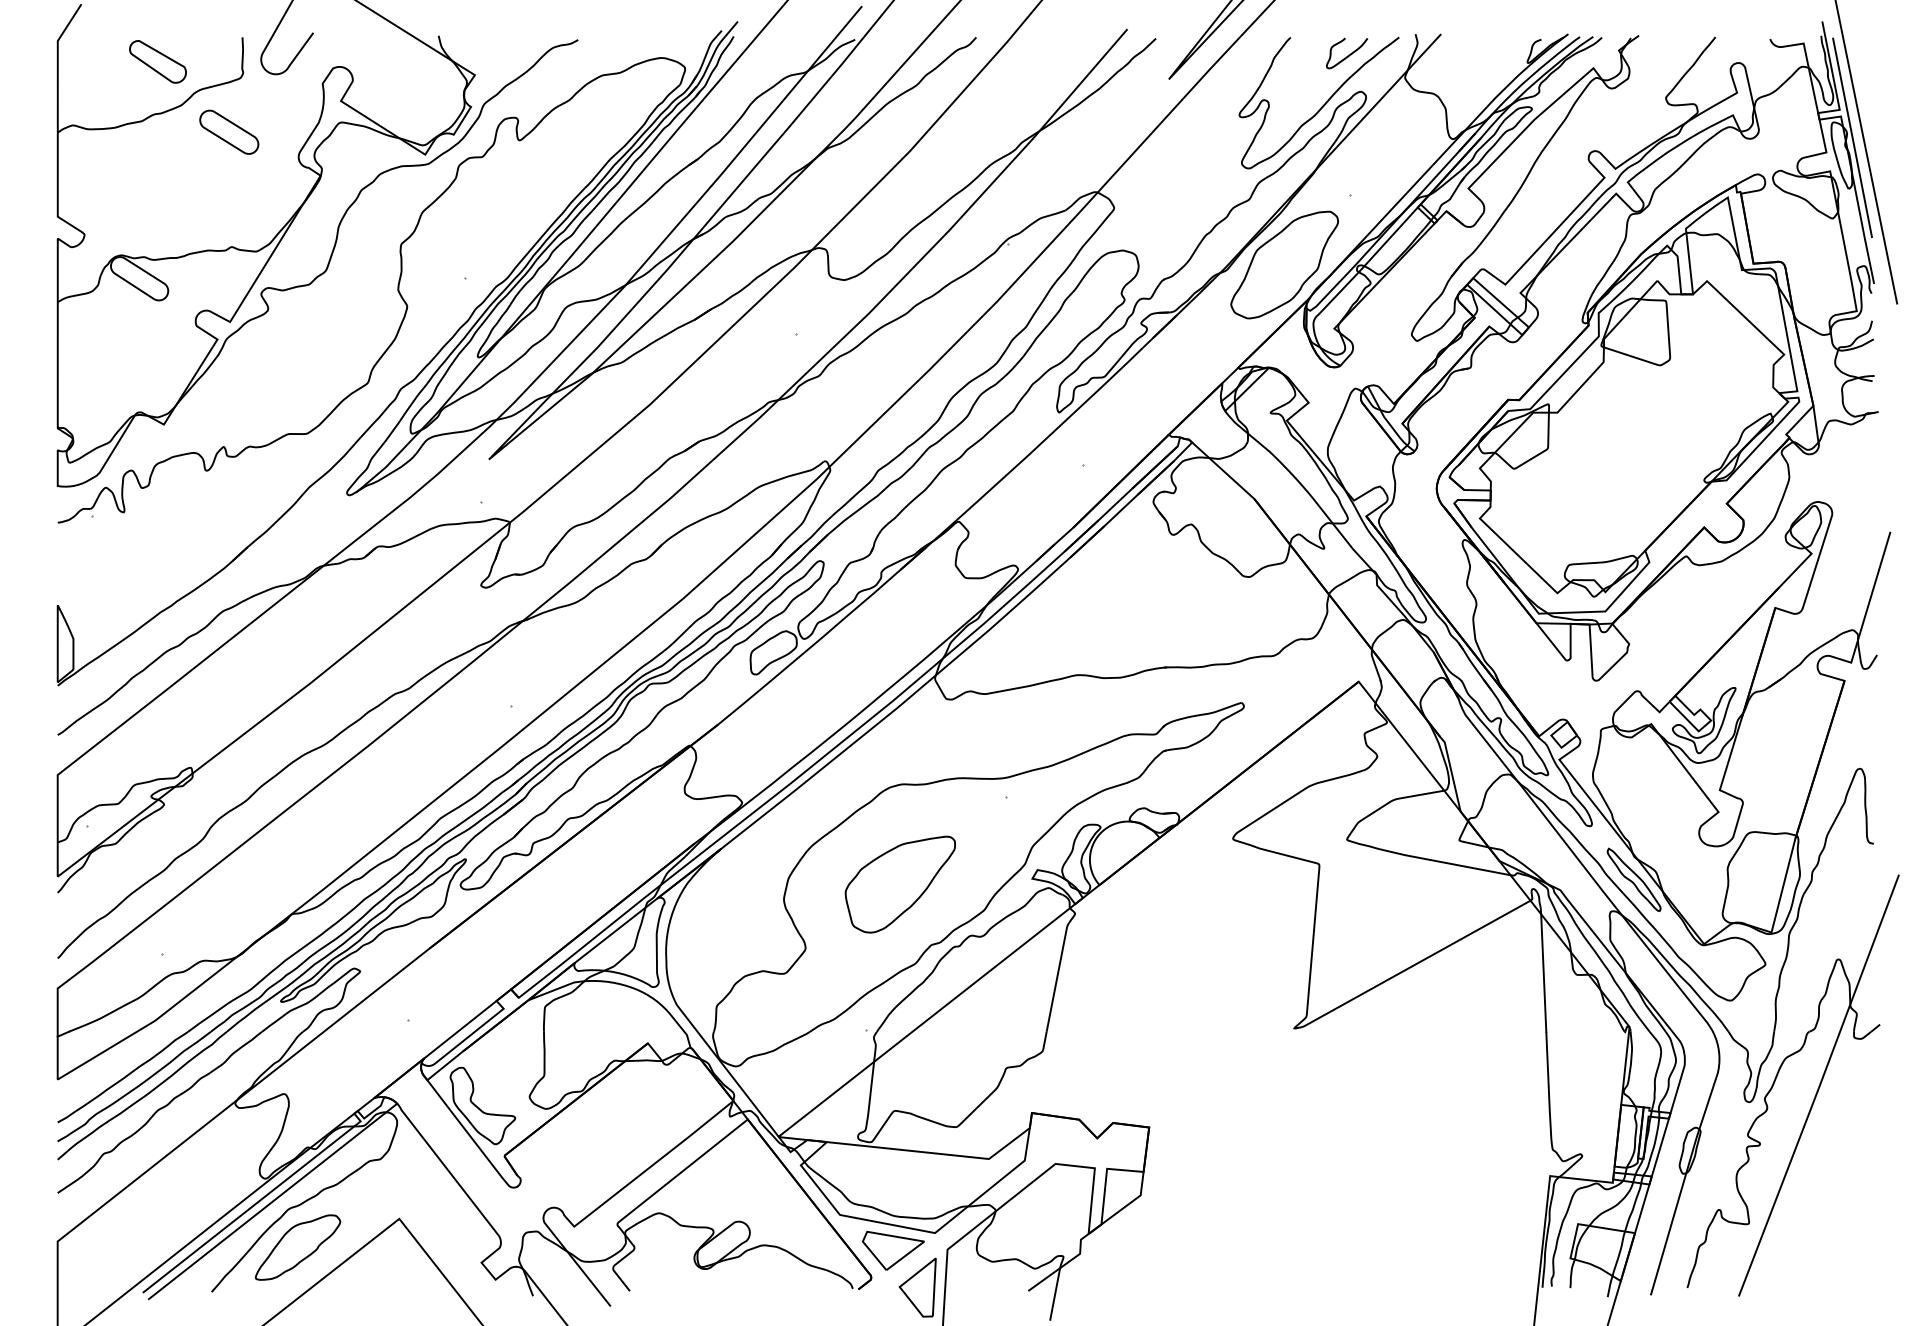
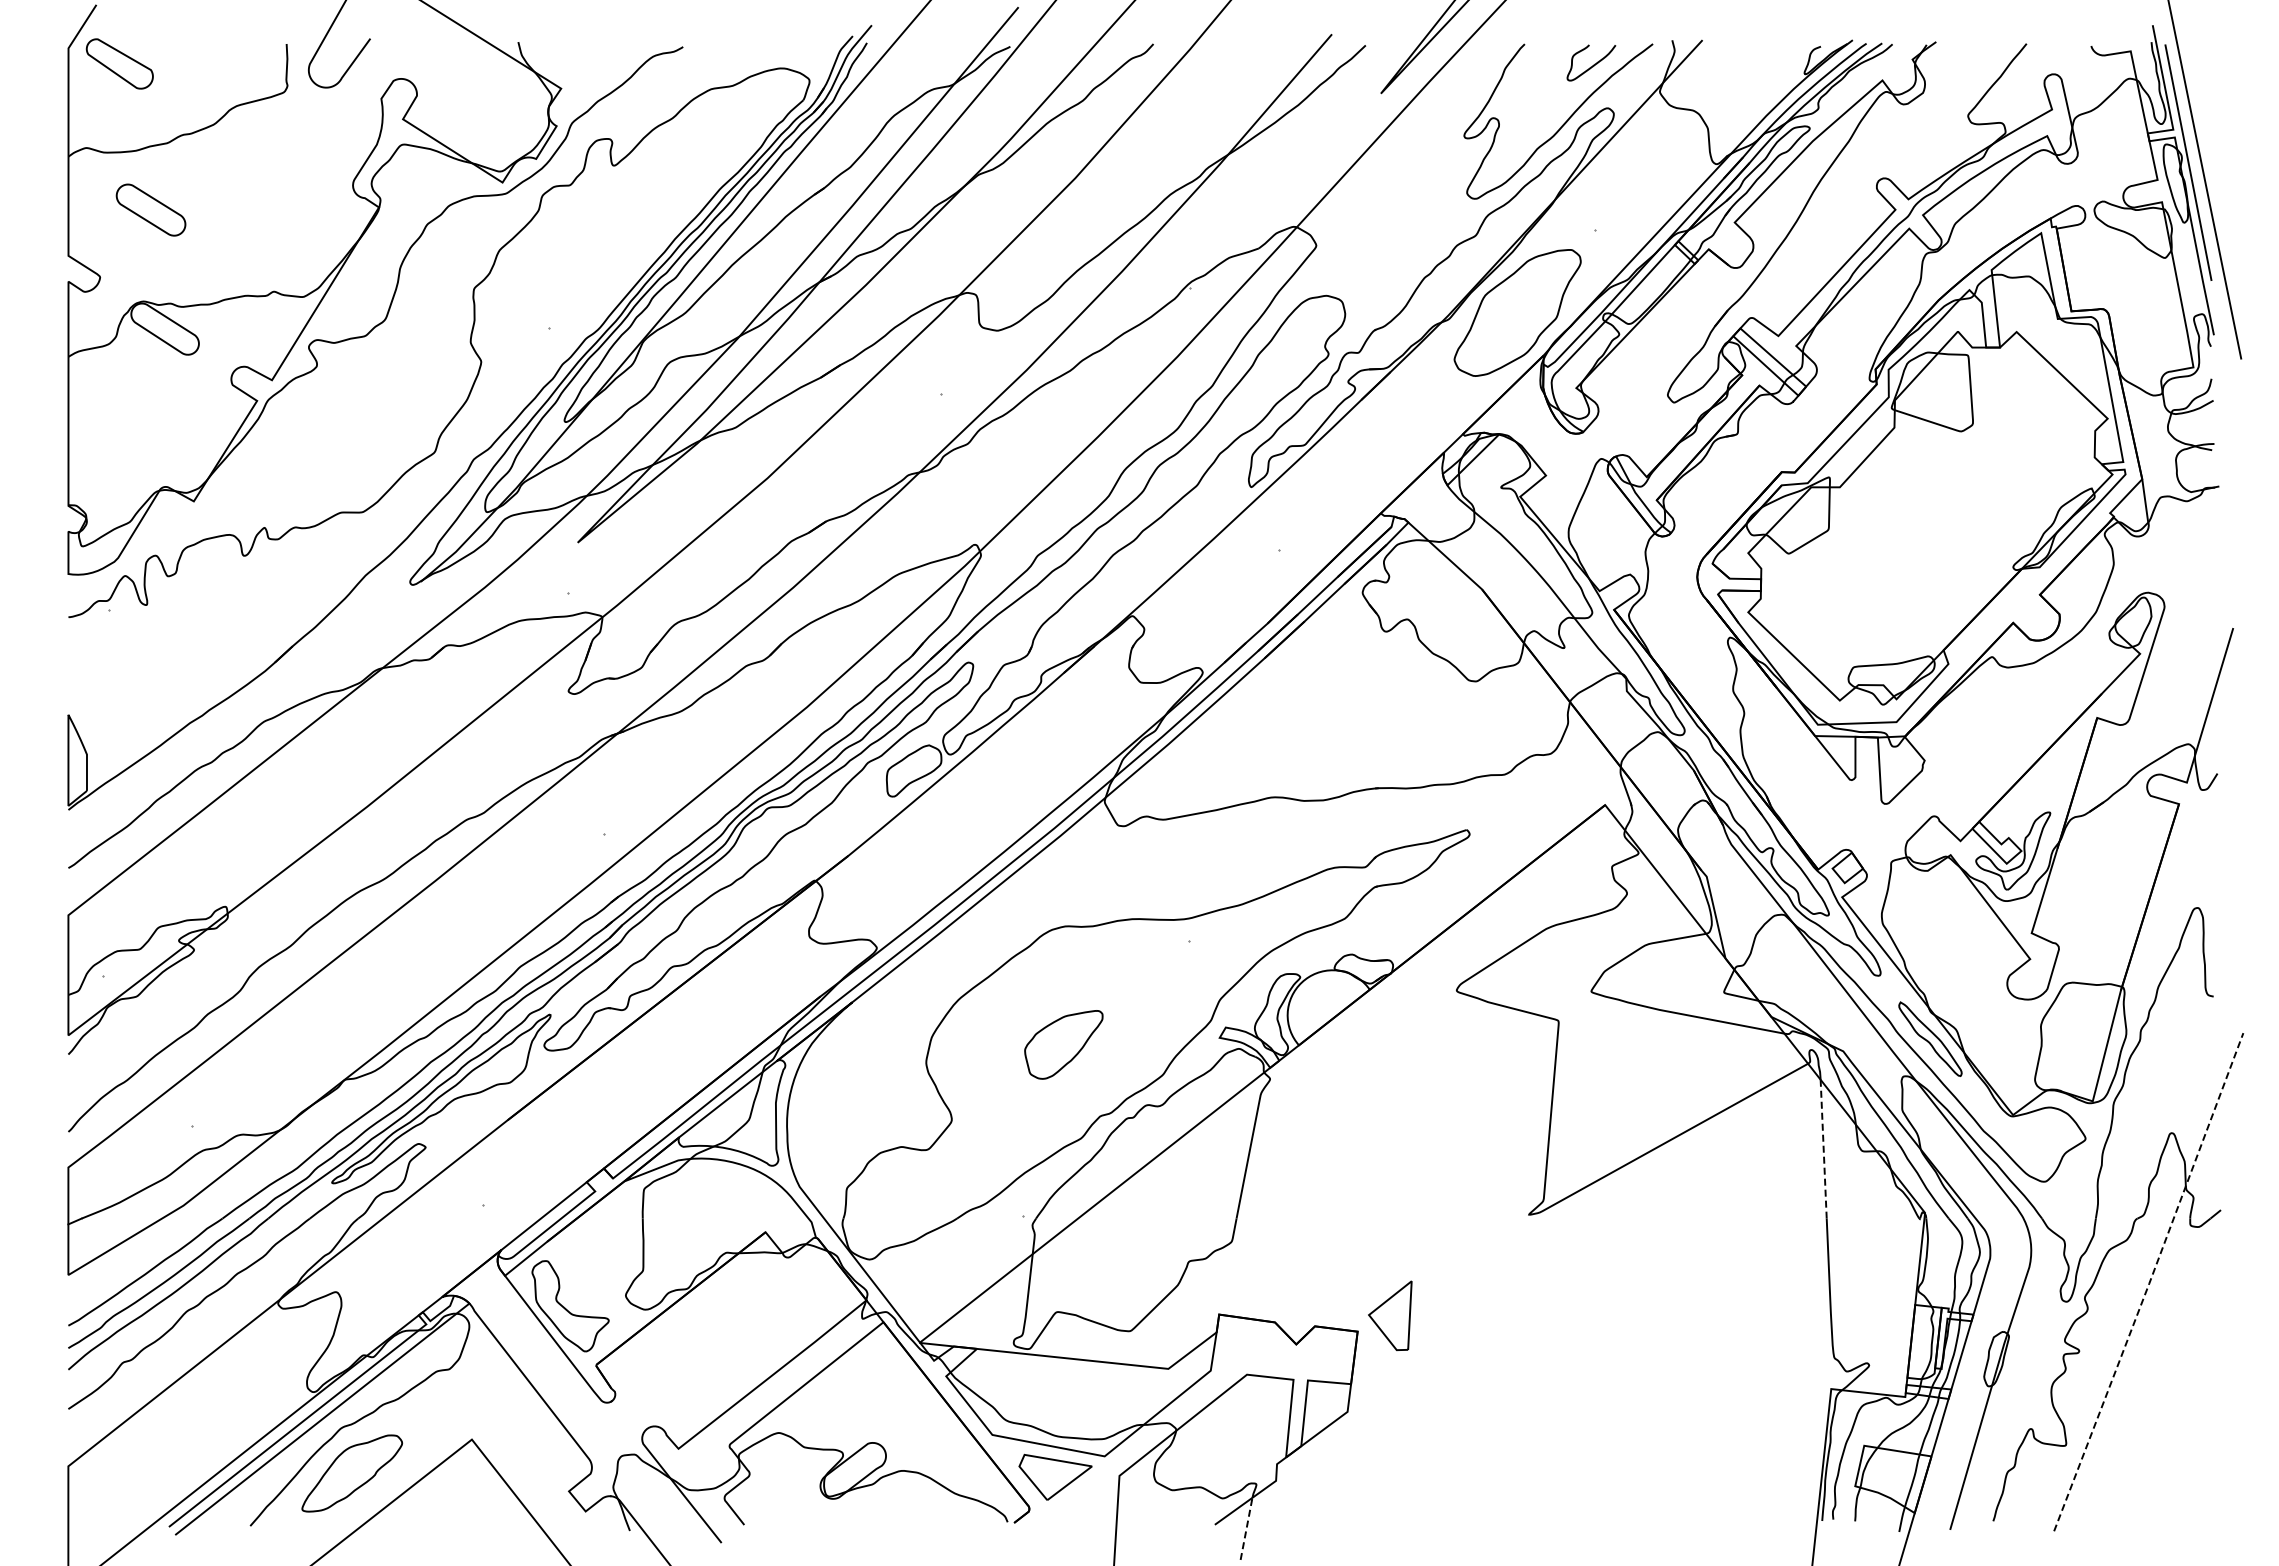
part: (157, 61) -> (119, 63), moved
part: (228, 131) -> (150, 209), moved
part: (900, 884) -> (1063, 1044), size x0.6
line: (1543, 973) -> (1823, 1149), solid -> dashed
line: (1819, 1085) -> (2149, 1282), solid -> dashed
part: (917, 1287) -> (1390, 1315), moved
line: (1055, 1294) -> (1246, 1528), solid -> dashed

